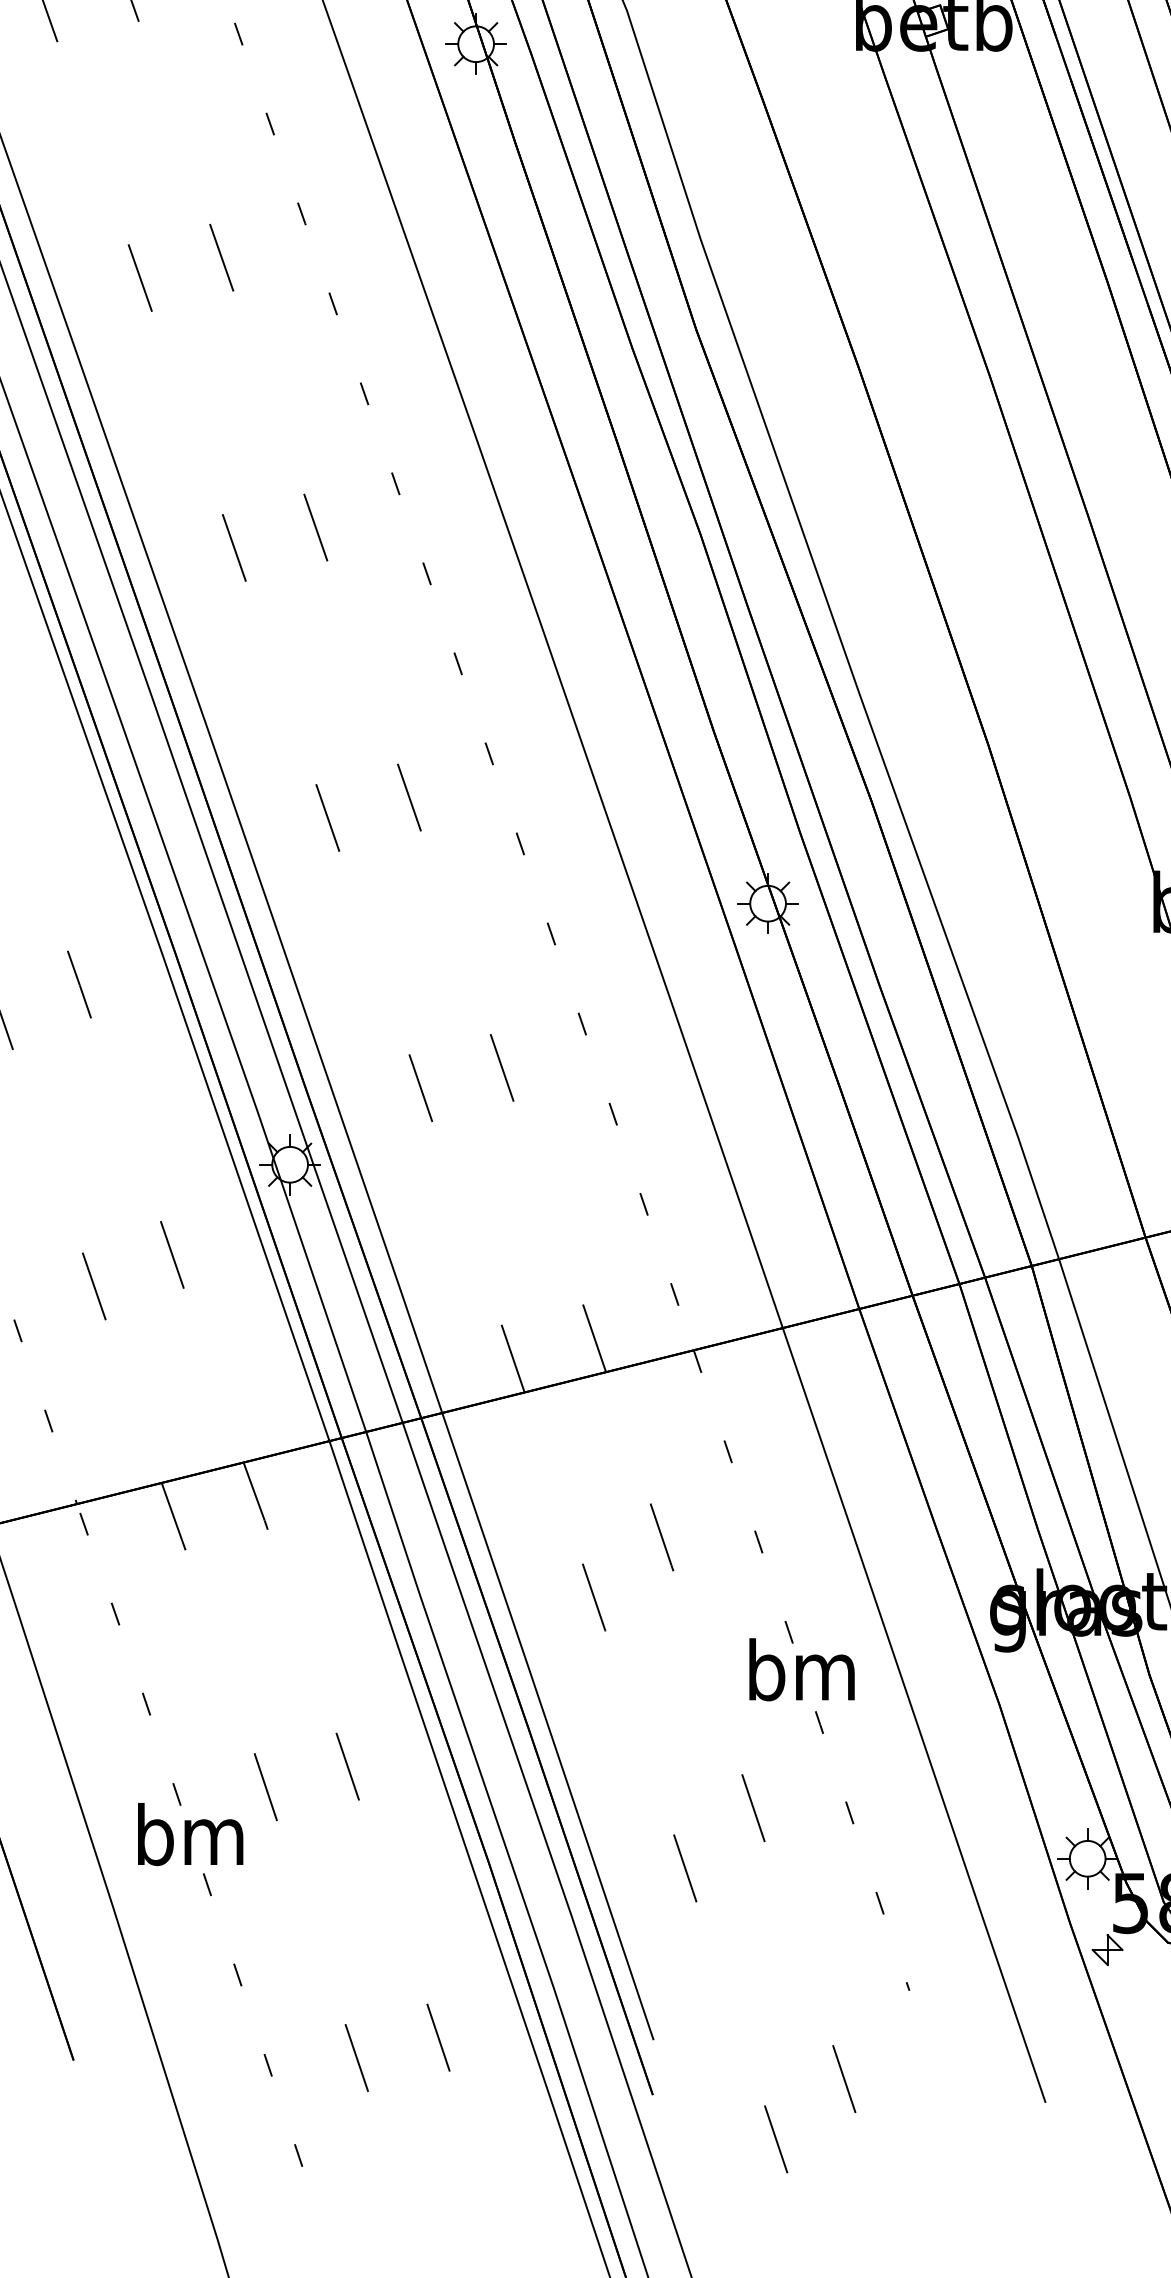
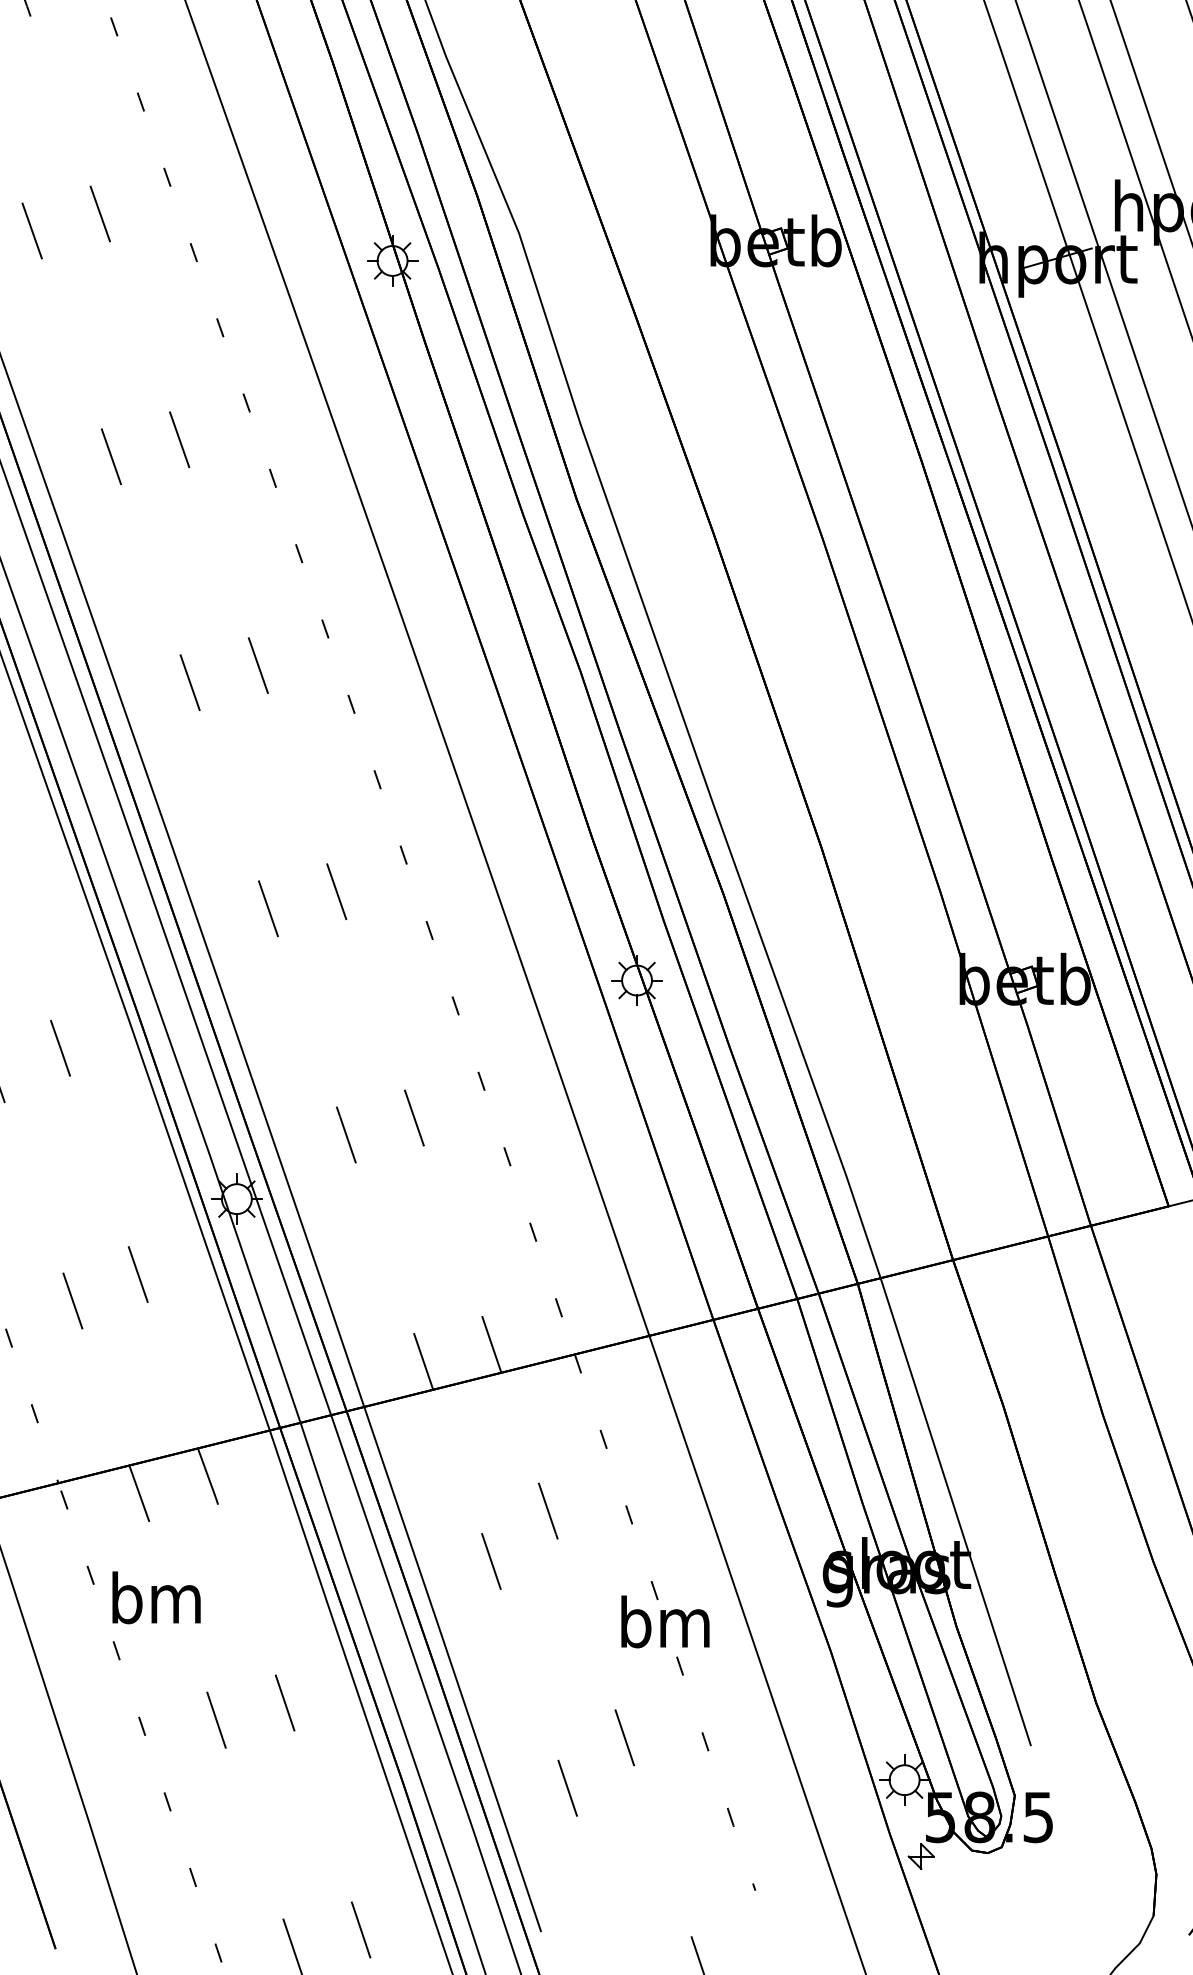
text: (190, 1834) -> (156, 1597), moved

